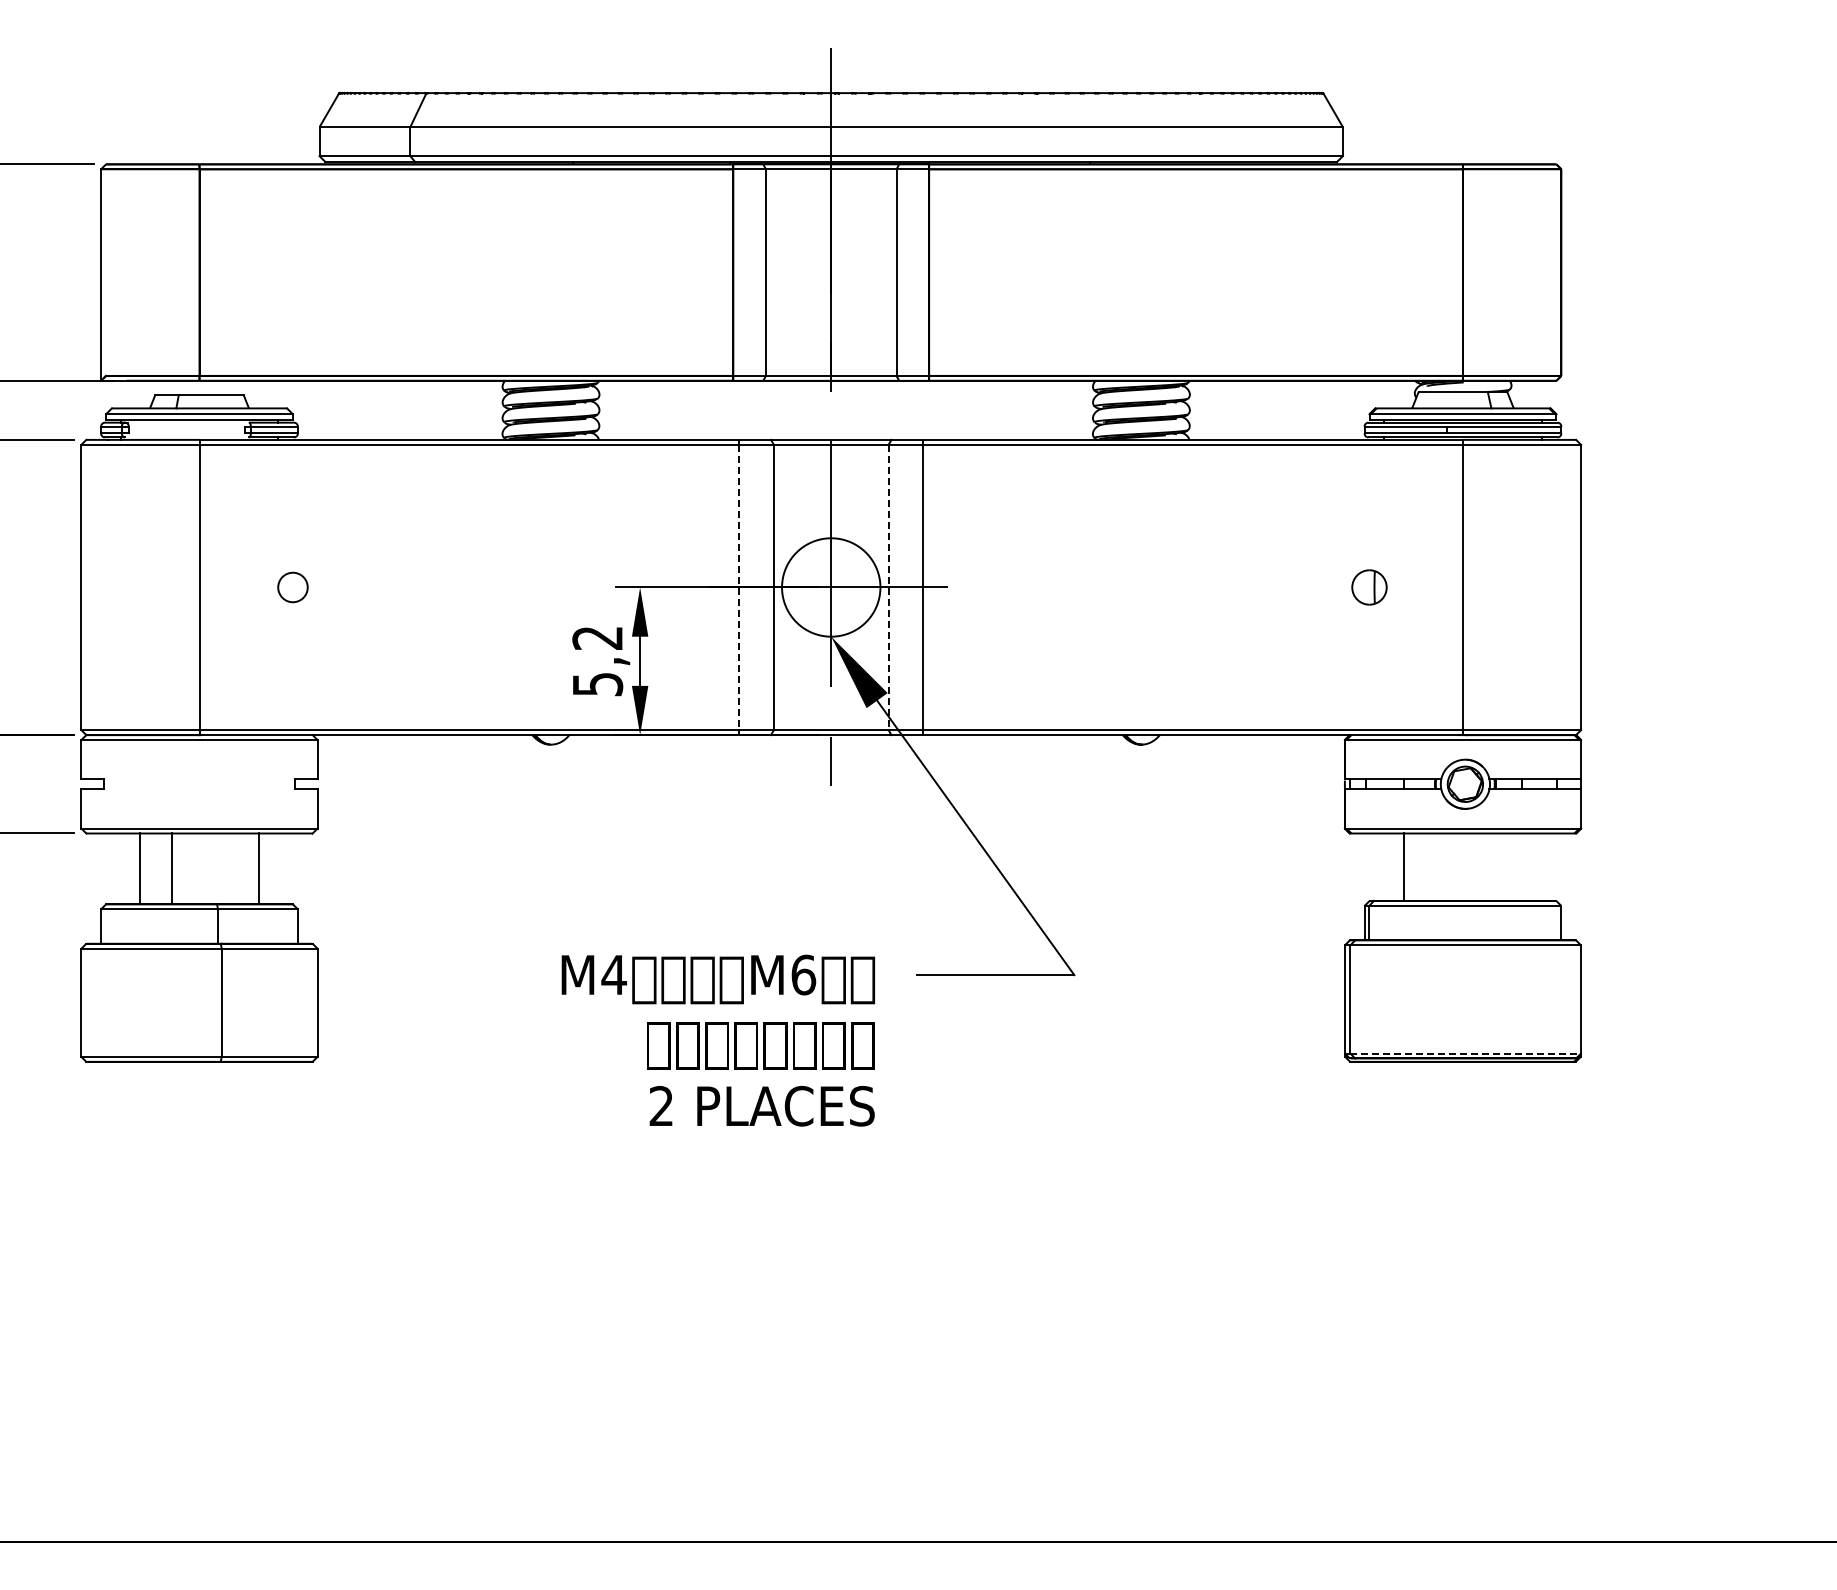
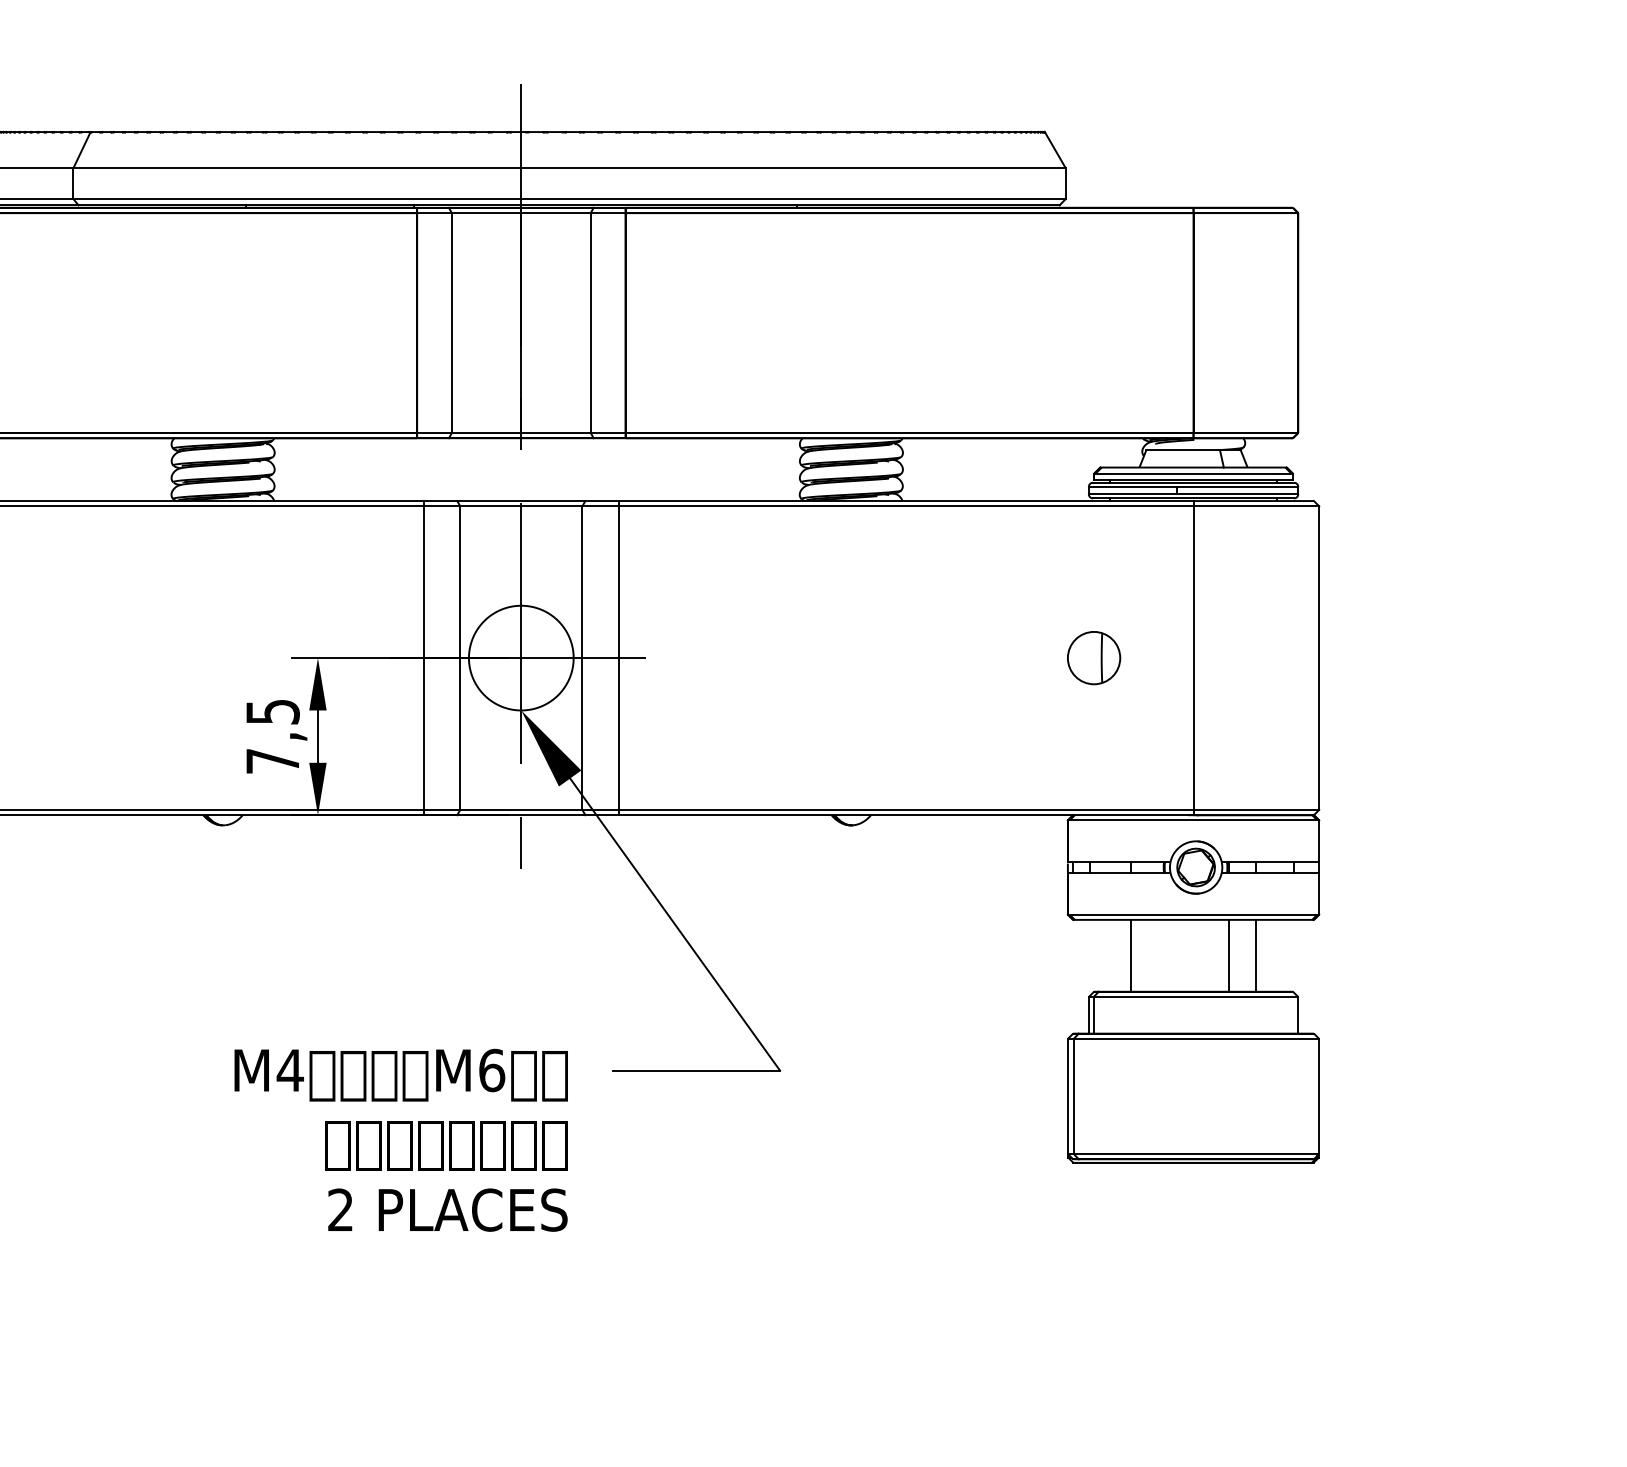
line: (739, 587) -> (423, 658), dashed -> solid
line: (888, 587) -> (582, 658), dashed -> solid
part: (1369, 587) -> (1094, 658), size x1.43
text: (597, 661) -> (272, 736), 5,2 -> 7,5
line: (1496, 867) -> (1229, 956), added
line: (1522, 867) -> (1256, 956), added
line: (1466, 1053) -> (1197, 1153), dashed -> solid

